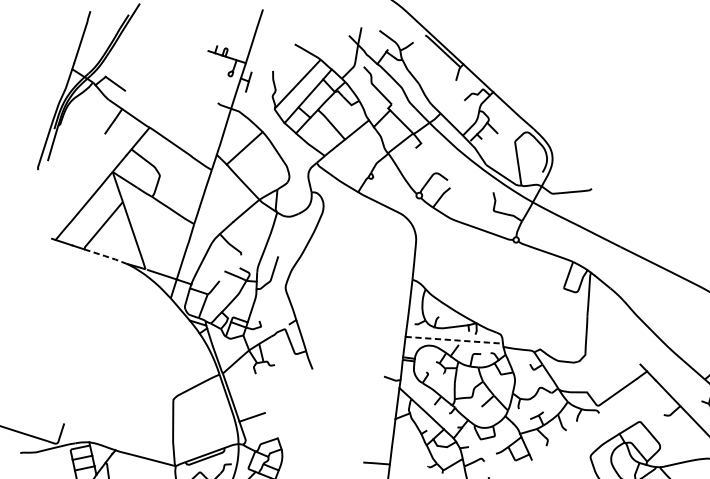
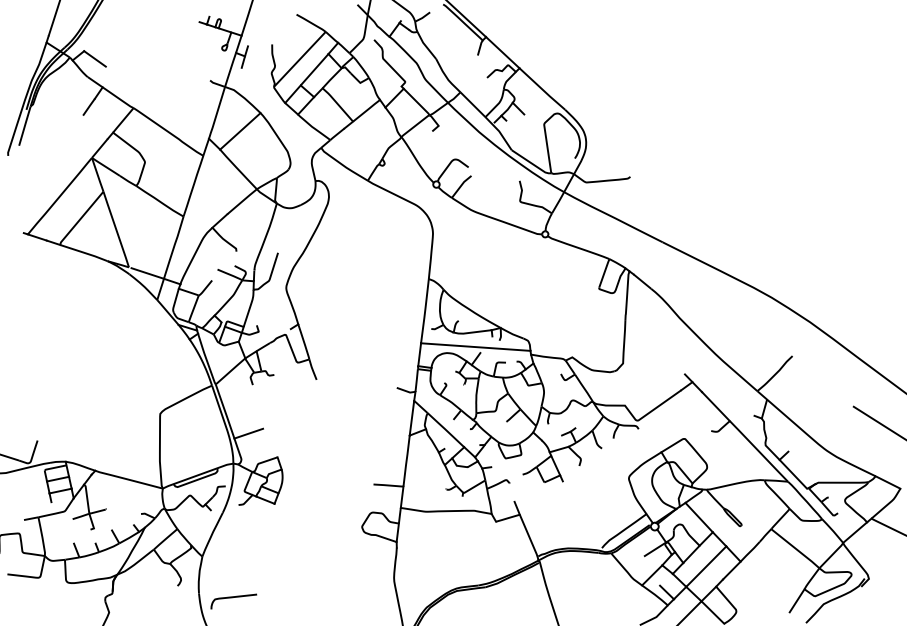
line: (106, 256) -> (84, 252), dashed -> solid
line: (454, 340) -> (475, 347), dashed -> solid

